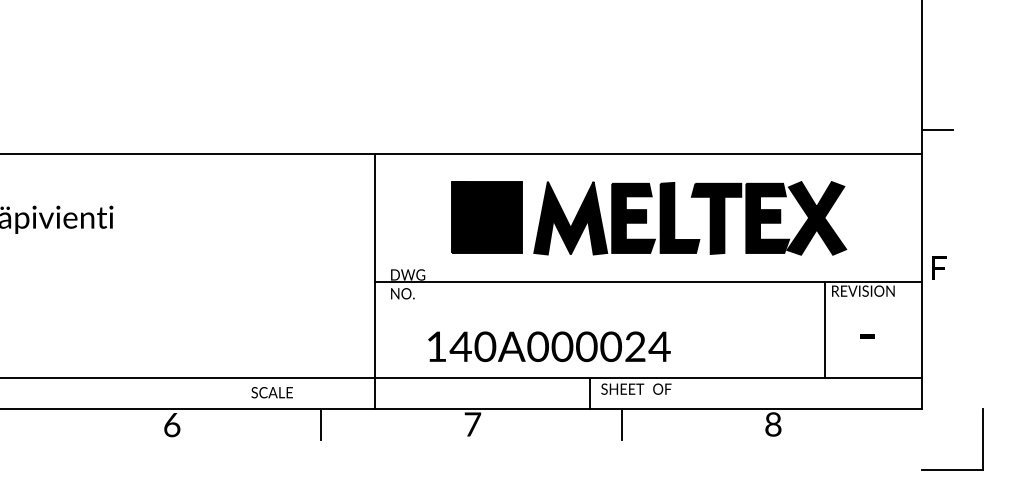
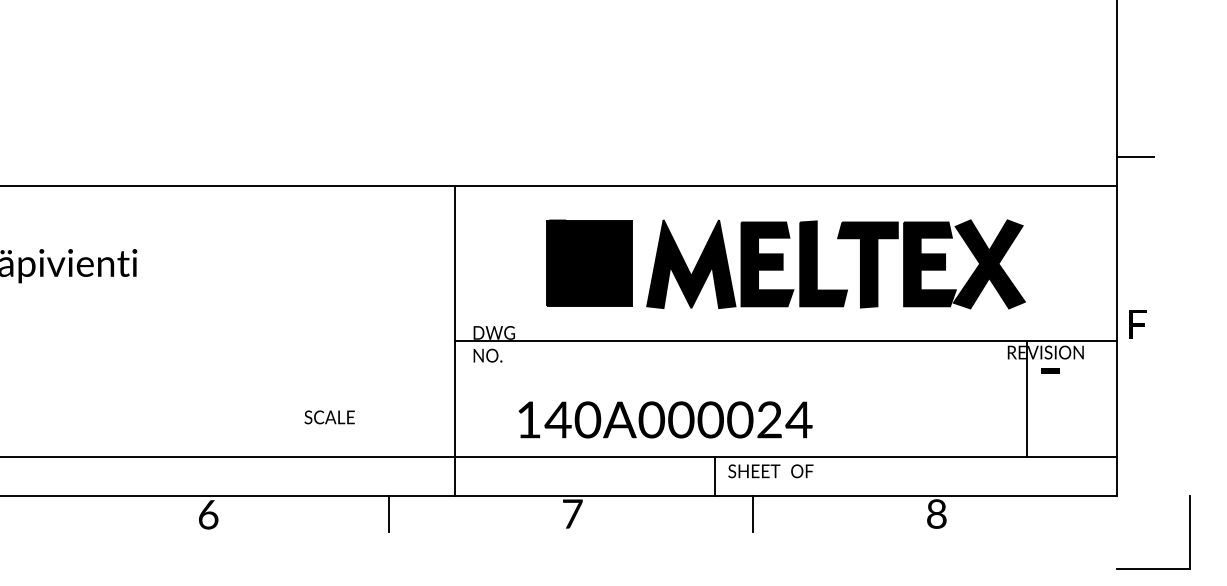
line: (824, 329) -> (1026, 398), moved
text: (867, 336) -> (1050, 371), moved
text: (271, 392) -> (328, 417), moved

